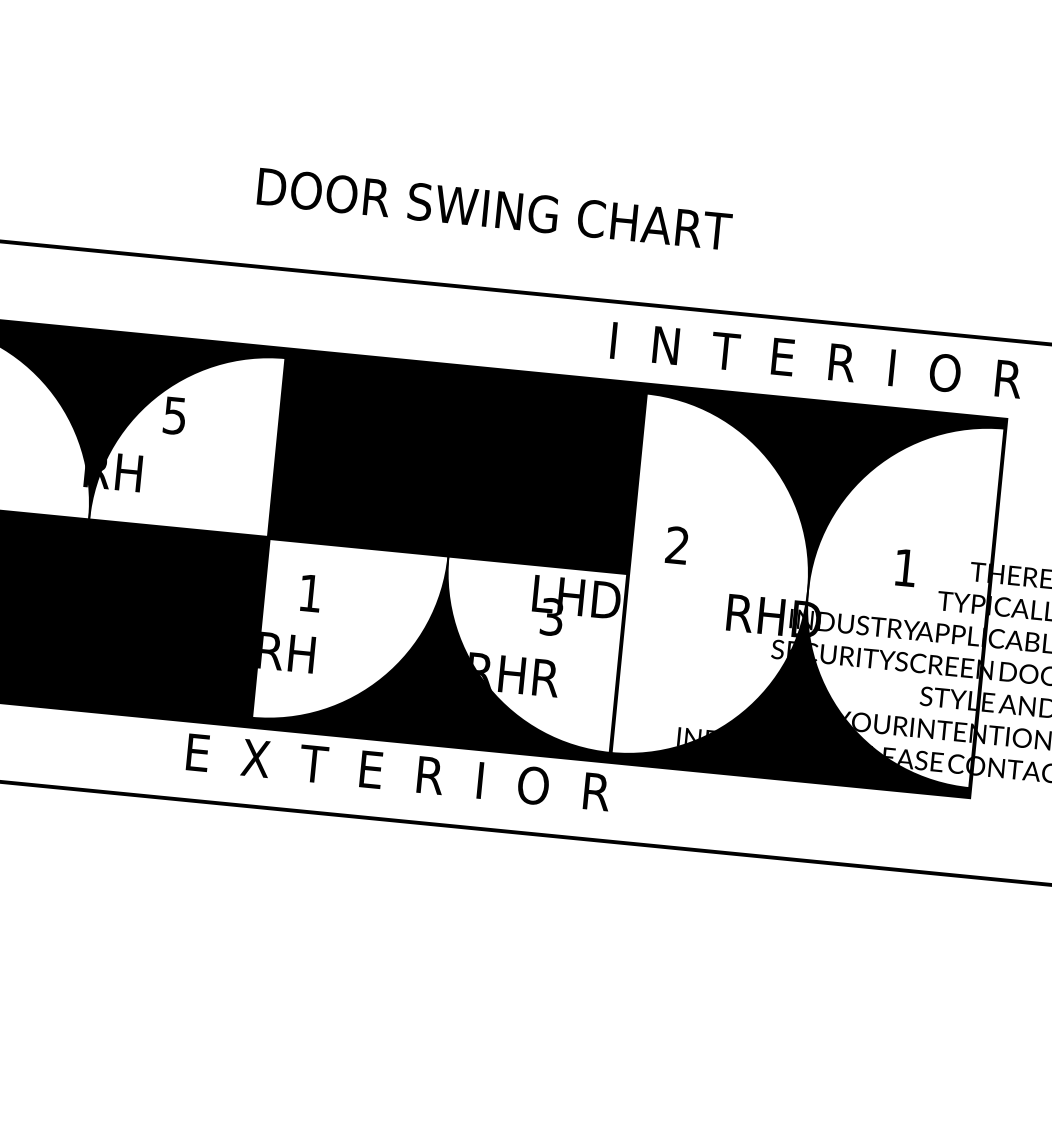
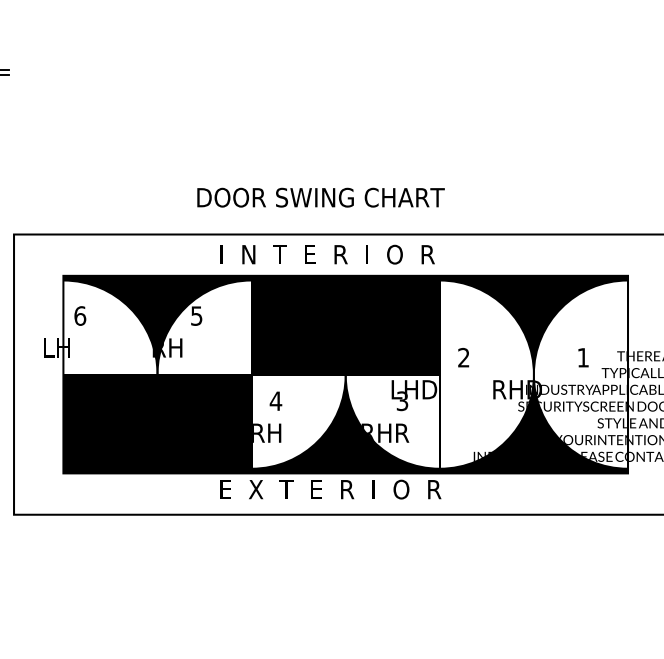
text: (493, 208) -> (320, 197), moved
text: (816, 359) -> (327, 254), moved
text: (309, 591) -> (275, 400), 1 -> 4

